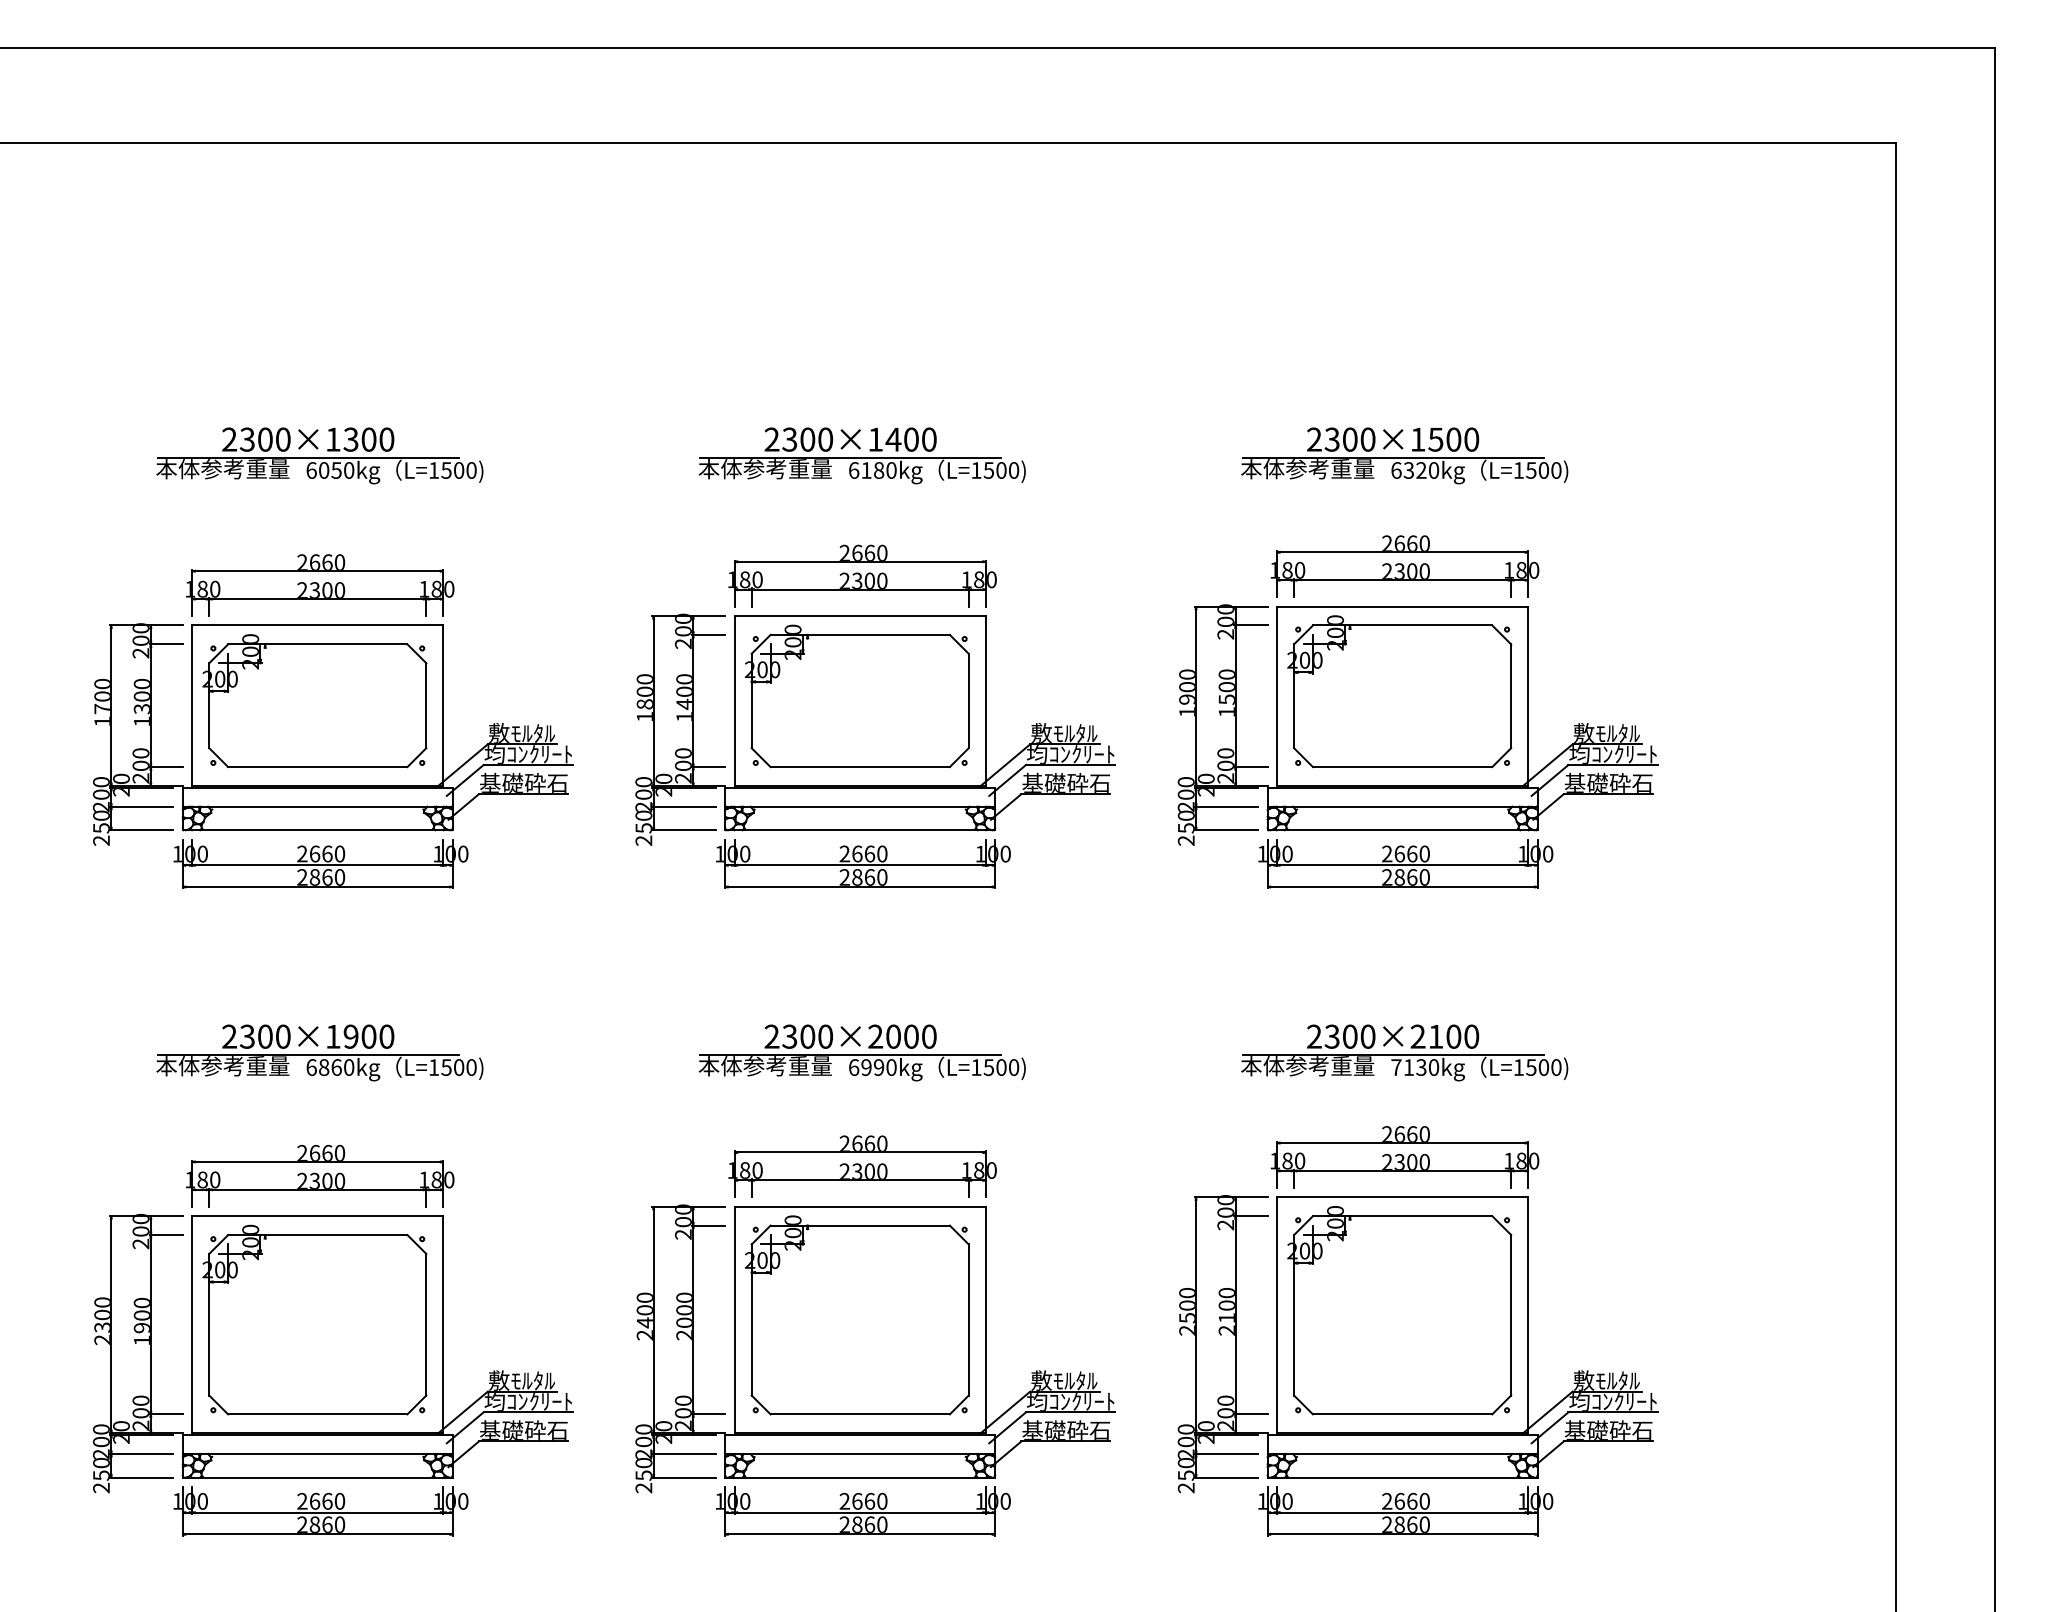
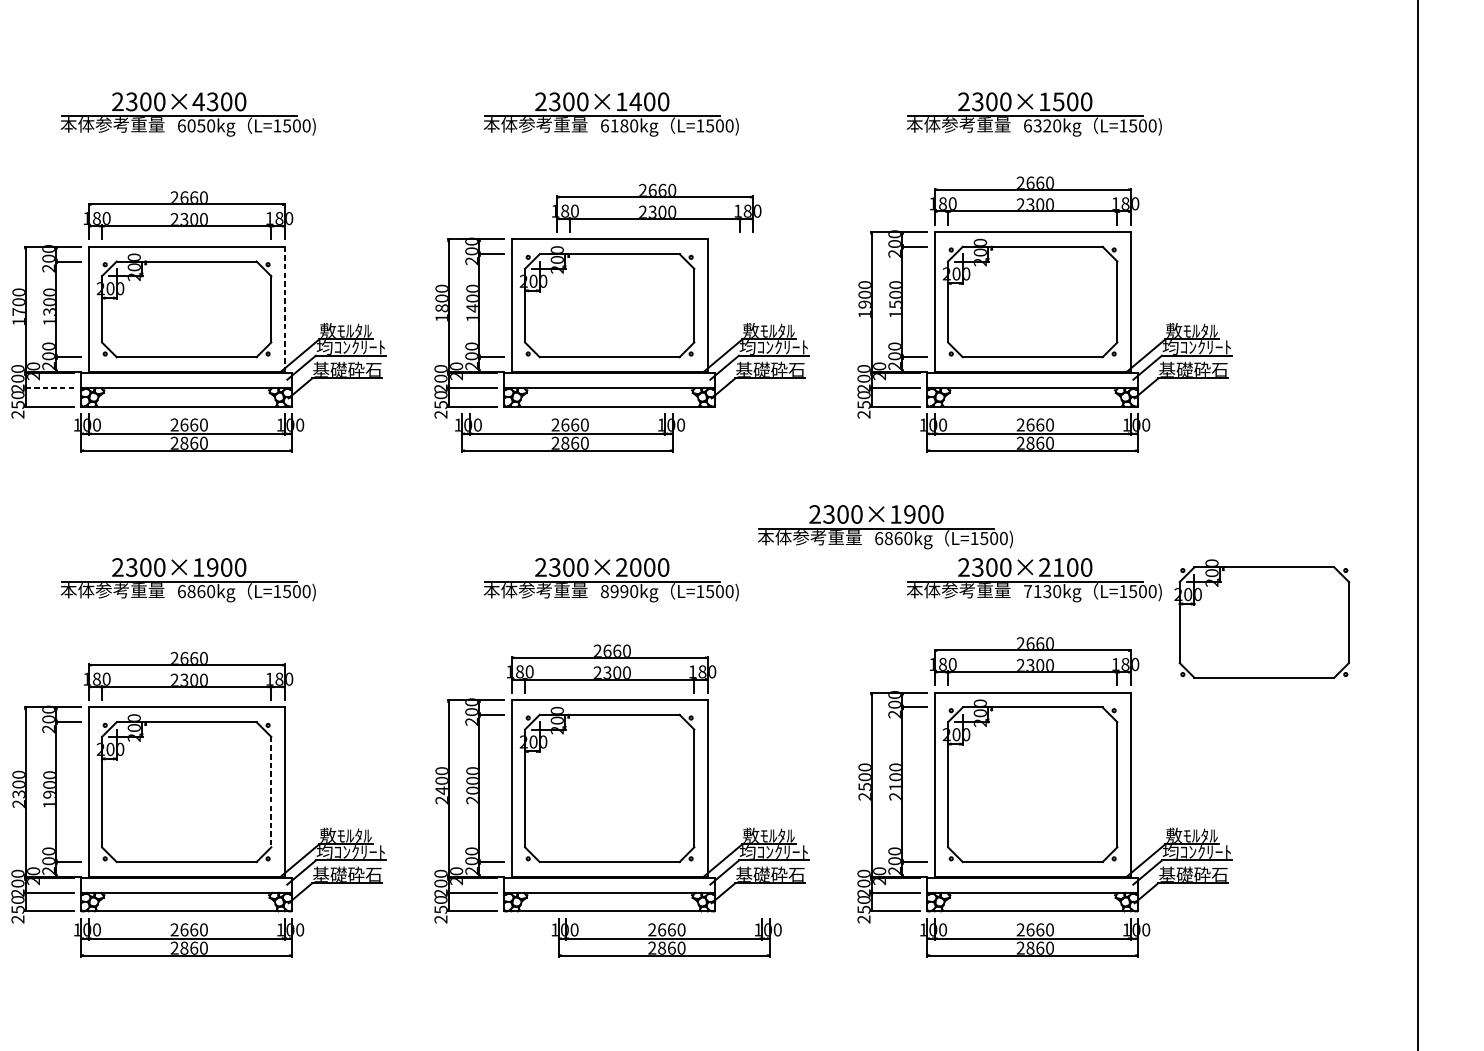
text: (333, 439) -> (198, 101), 2300×1300 -> 2300×4300
part: (862, 575) -> (656, 207), moved
line: (443, 706) -> (284, 309), solid -> dashed
line: (141, 806) -> (49, 387), solid -> dashed
part: (863, 863) -> (570, 432), moved
part: (1213, 984) -> (885, 526), added
text: (854, 1067) -> (605, 591), 6990kg -> 8990kg
part: (1696, 1102) -> (1261, 618), added
line: (426, 1324) -> (271, 791), solid -> dashed
part: (863, 1511) -> (666, 937), moved

